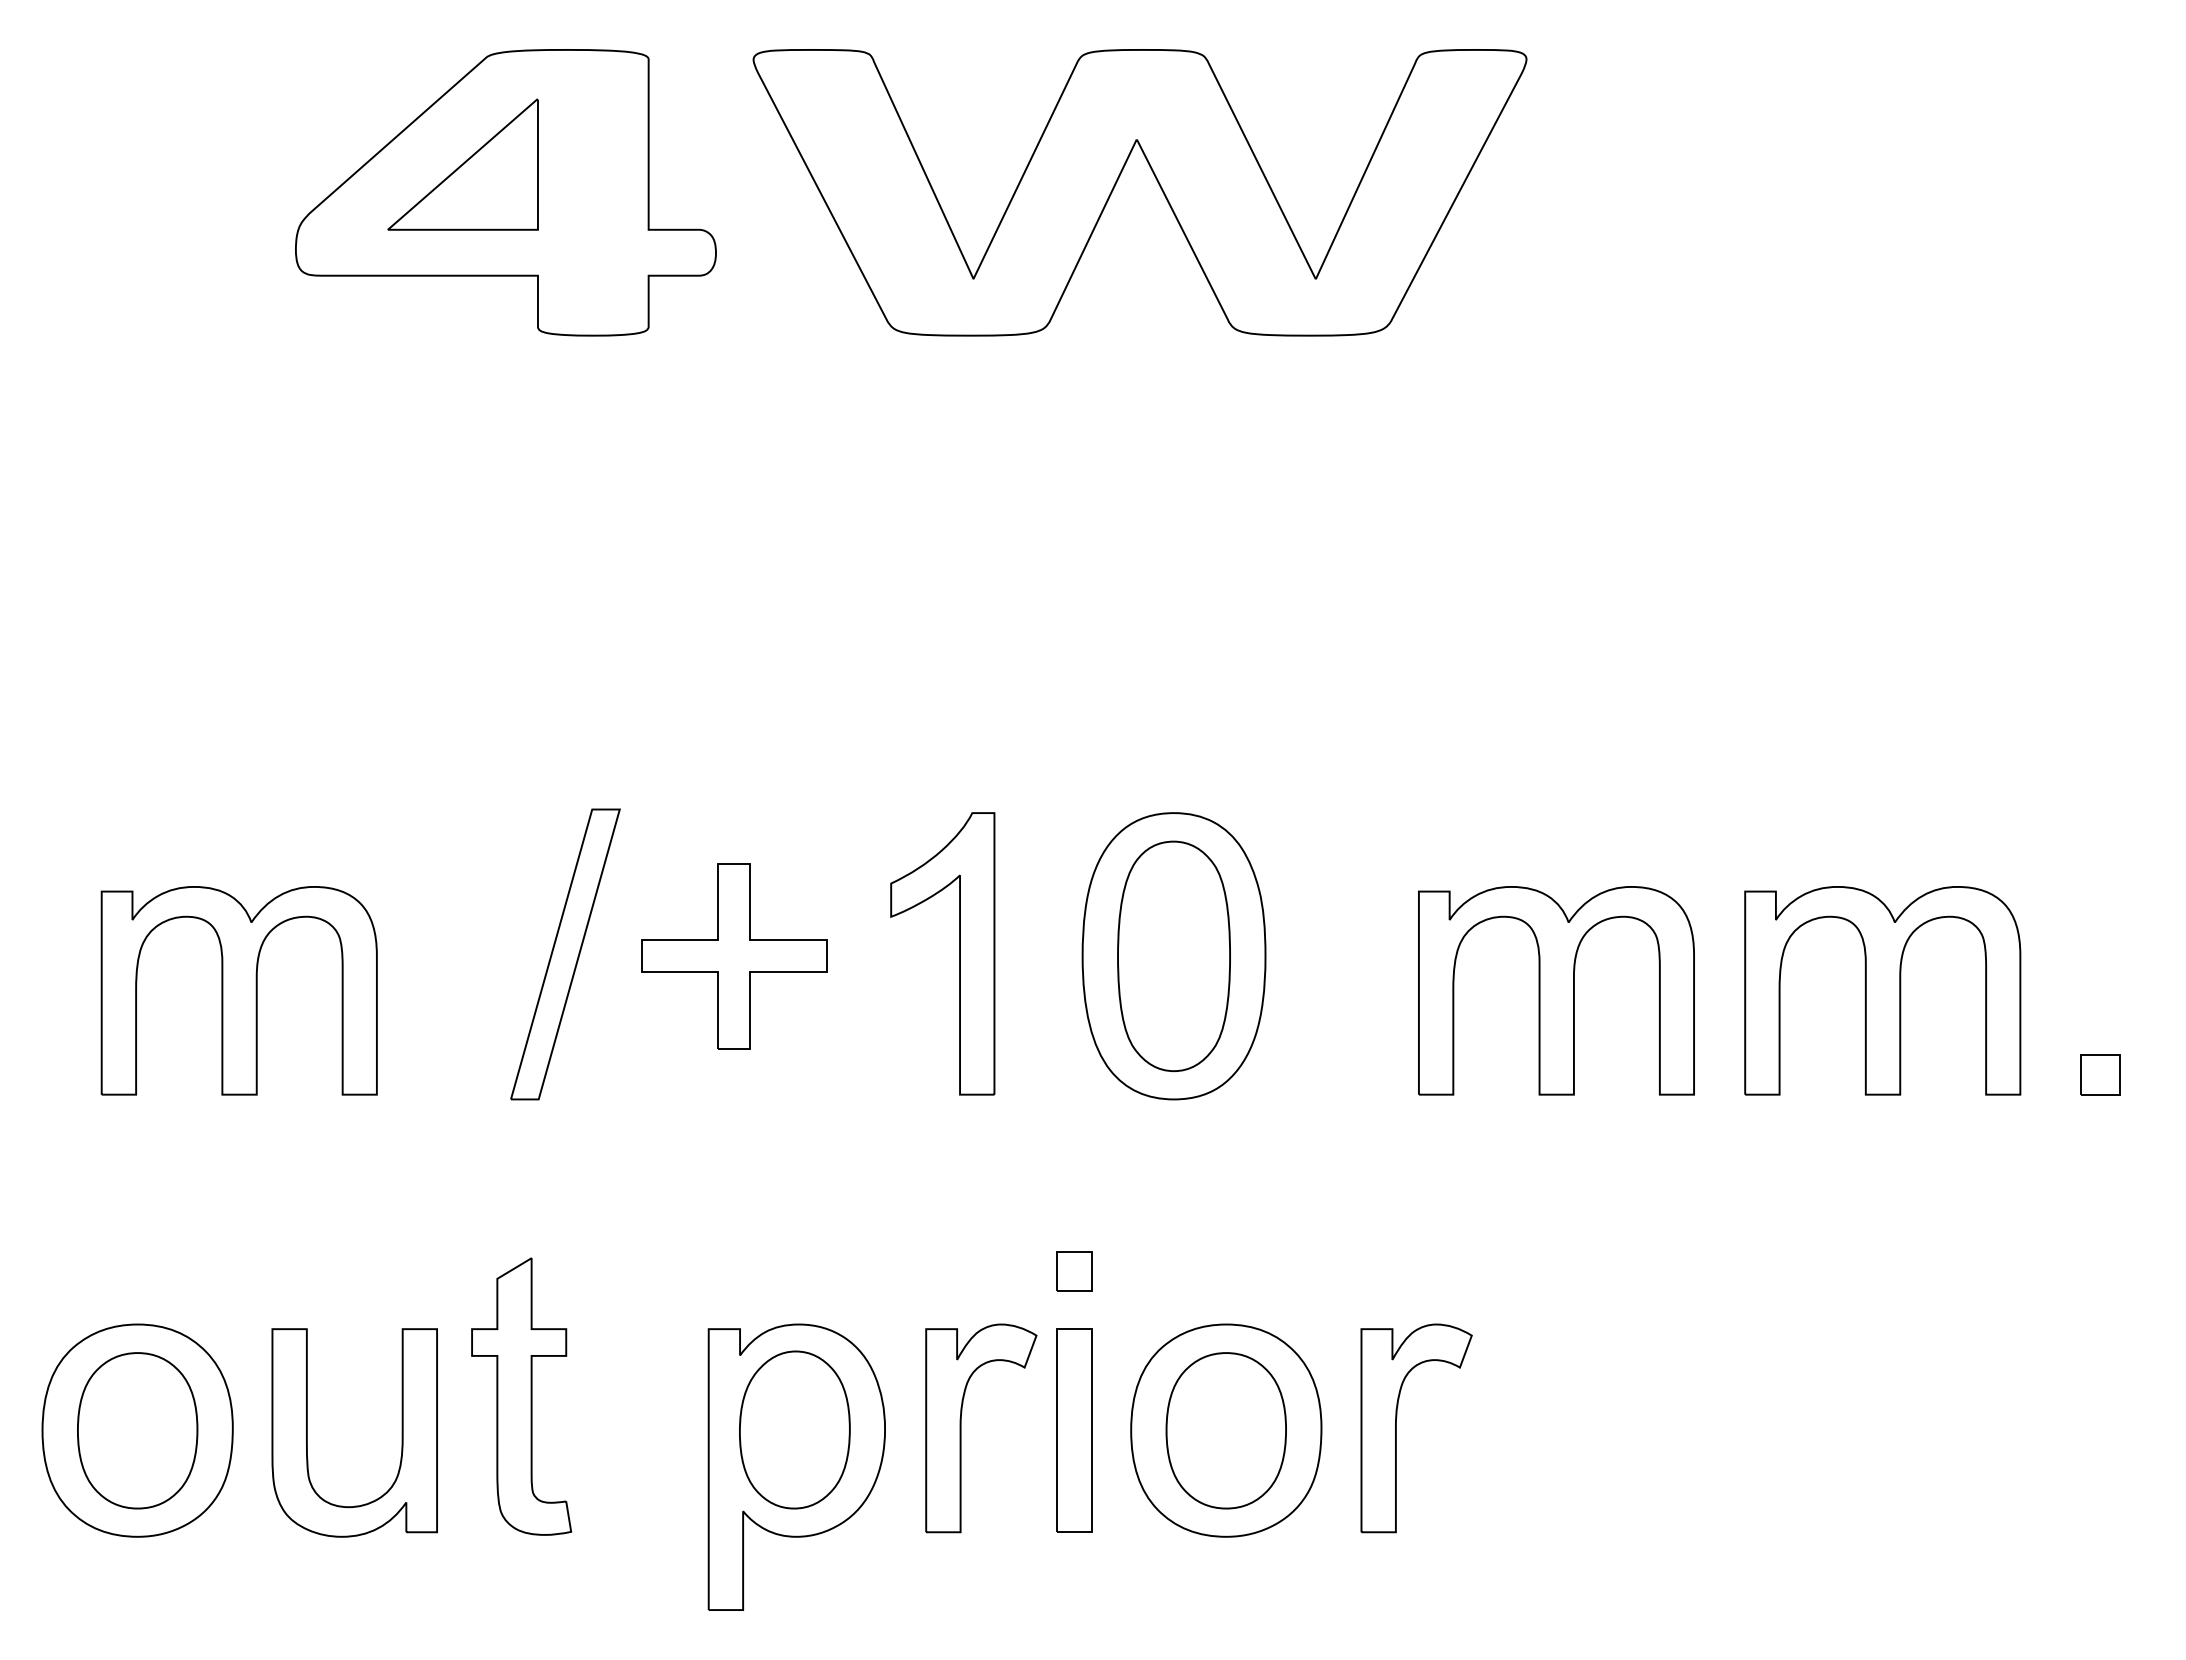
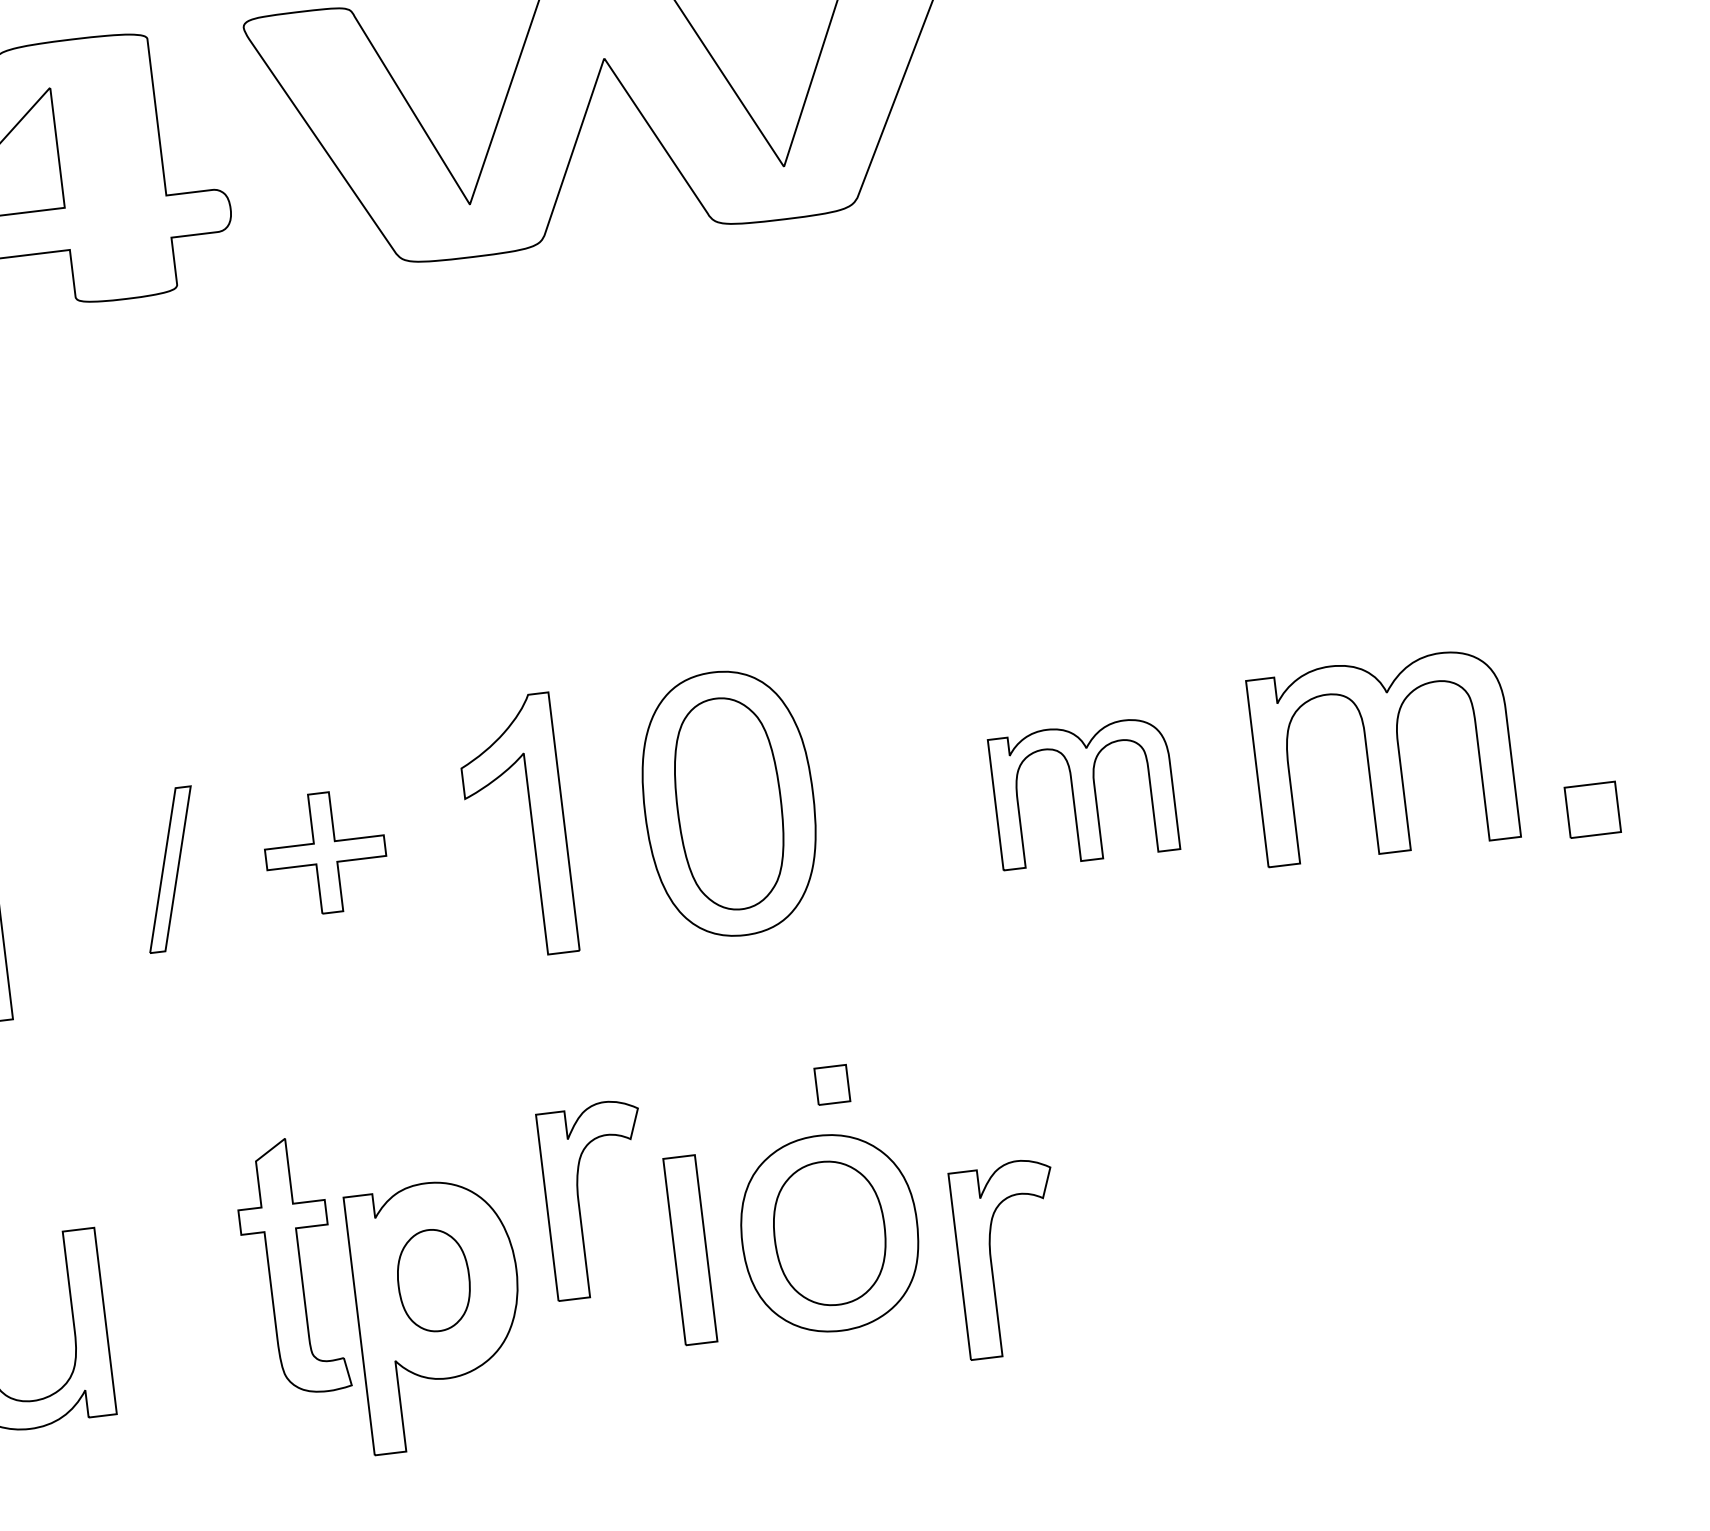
part: (565, 954) -> (170, 869), size x0.6
part: (734, 956) -> (325, 852), size x0.7
part: (1556, 990) -> (1083, 792), size x0.7
part: (2100, 1074) -> (1592, 809), size x1.4
part: (1074, 1271) -> (832, 1084), moved
part: (521, 1396) -> (291, 1266), moved
part: (961, 1428) -> (579, 1201), moved
part: (1396, 1428) -> (991, 1261), moved
part: (794, 1429) -> (433, 1280), size x0.7

